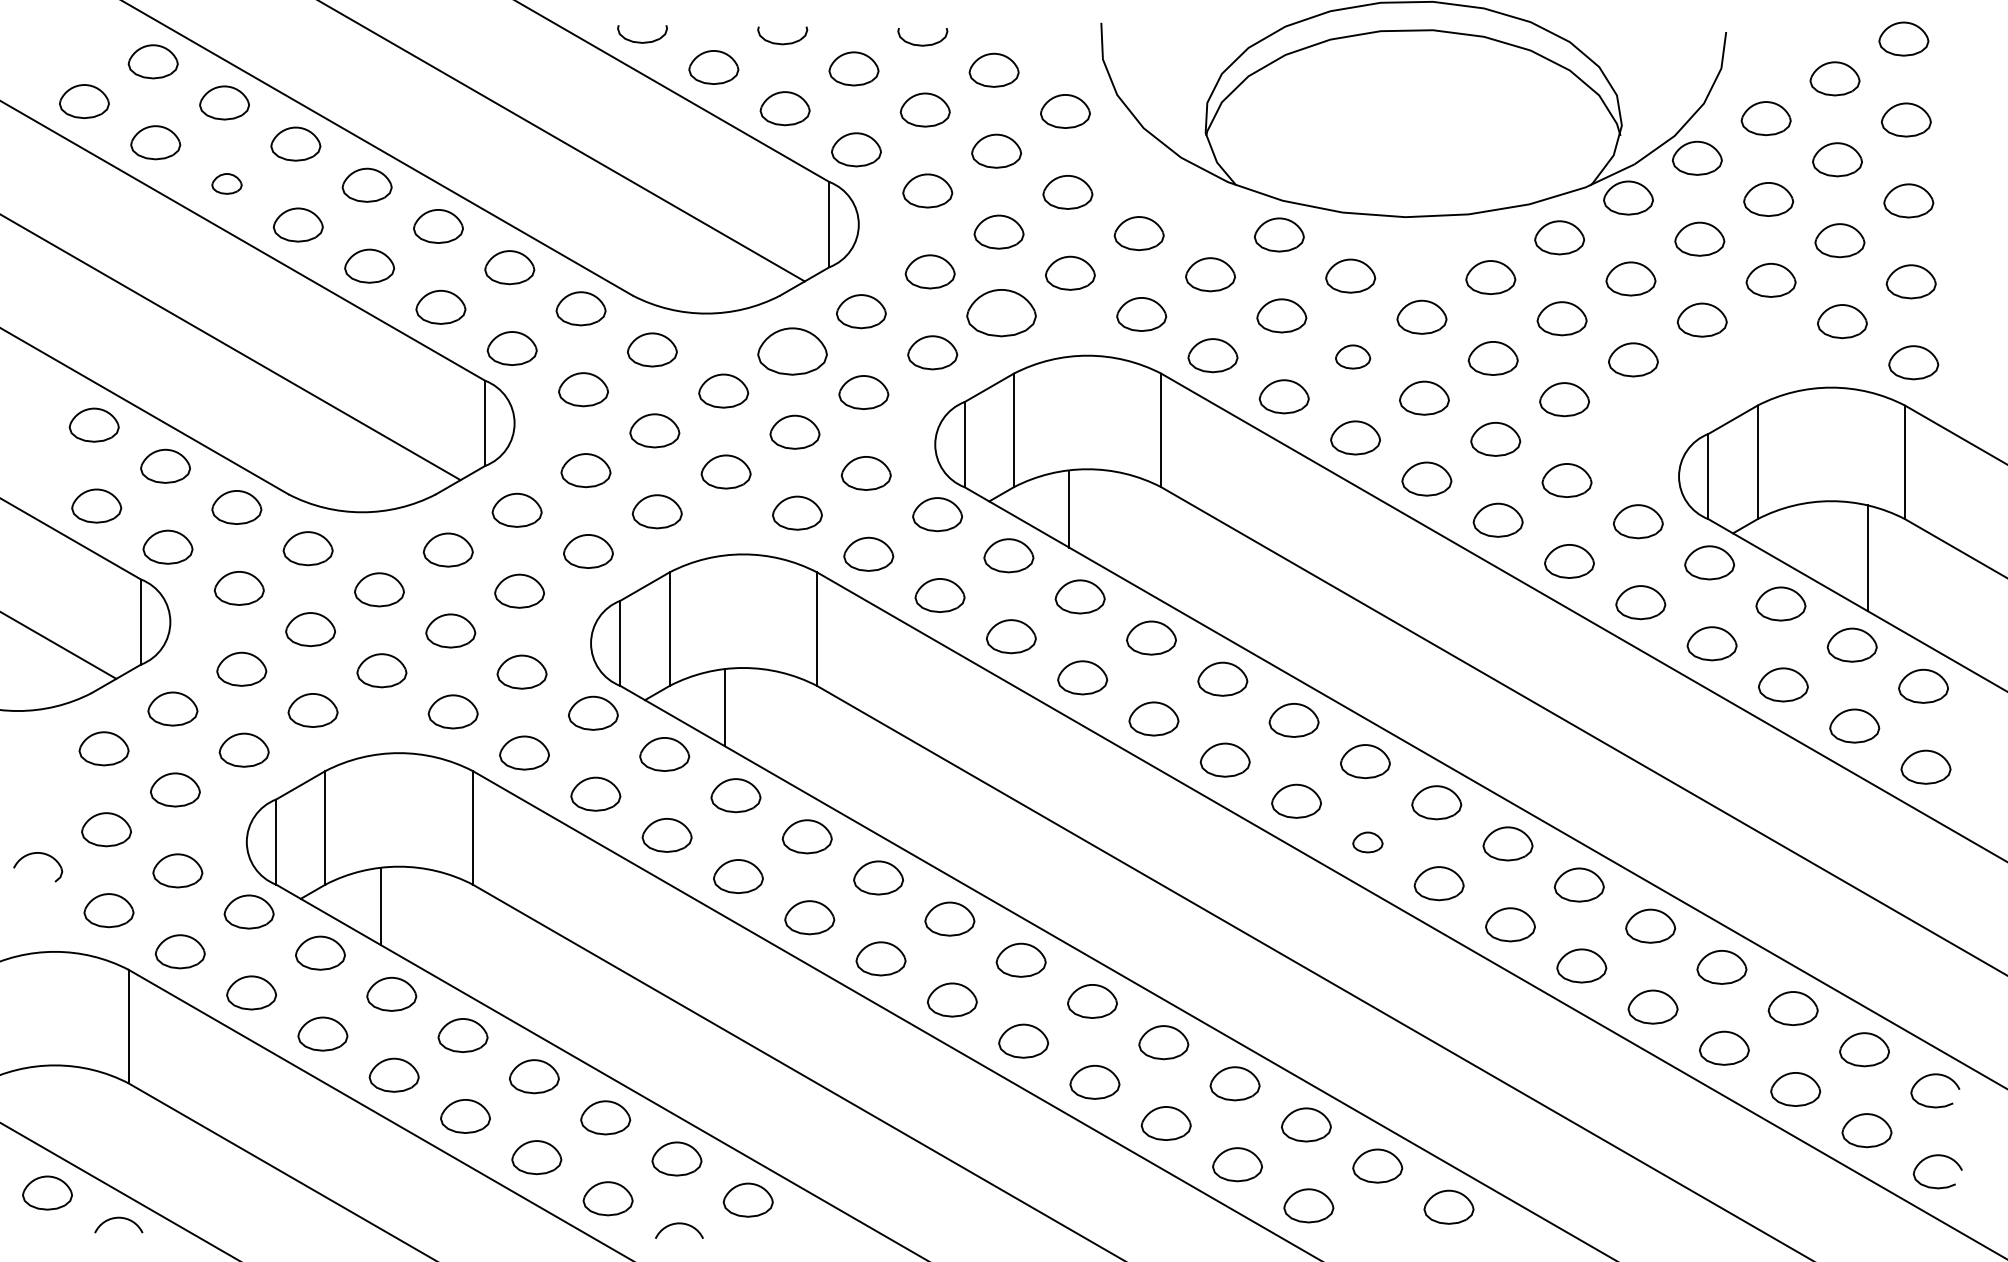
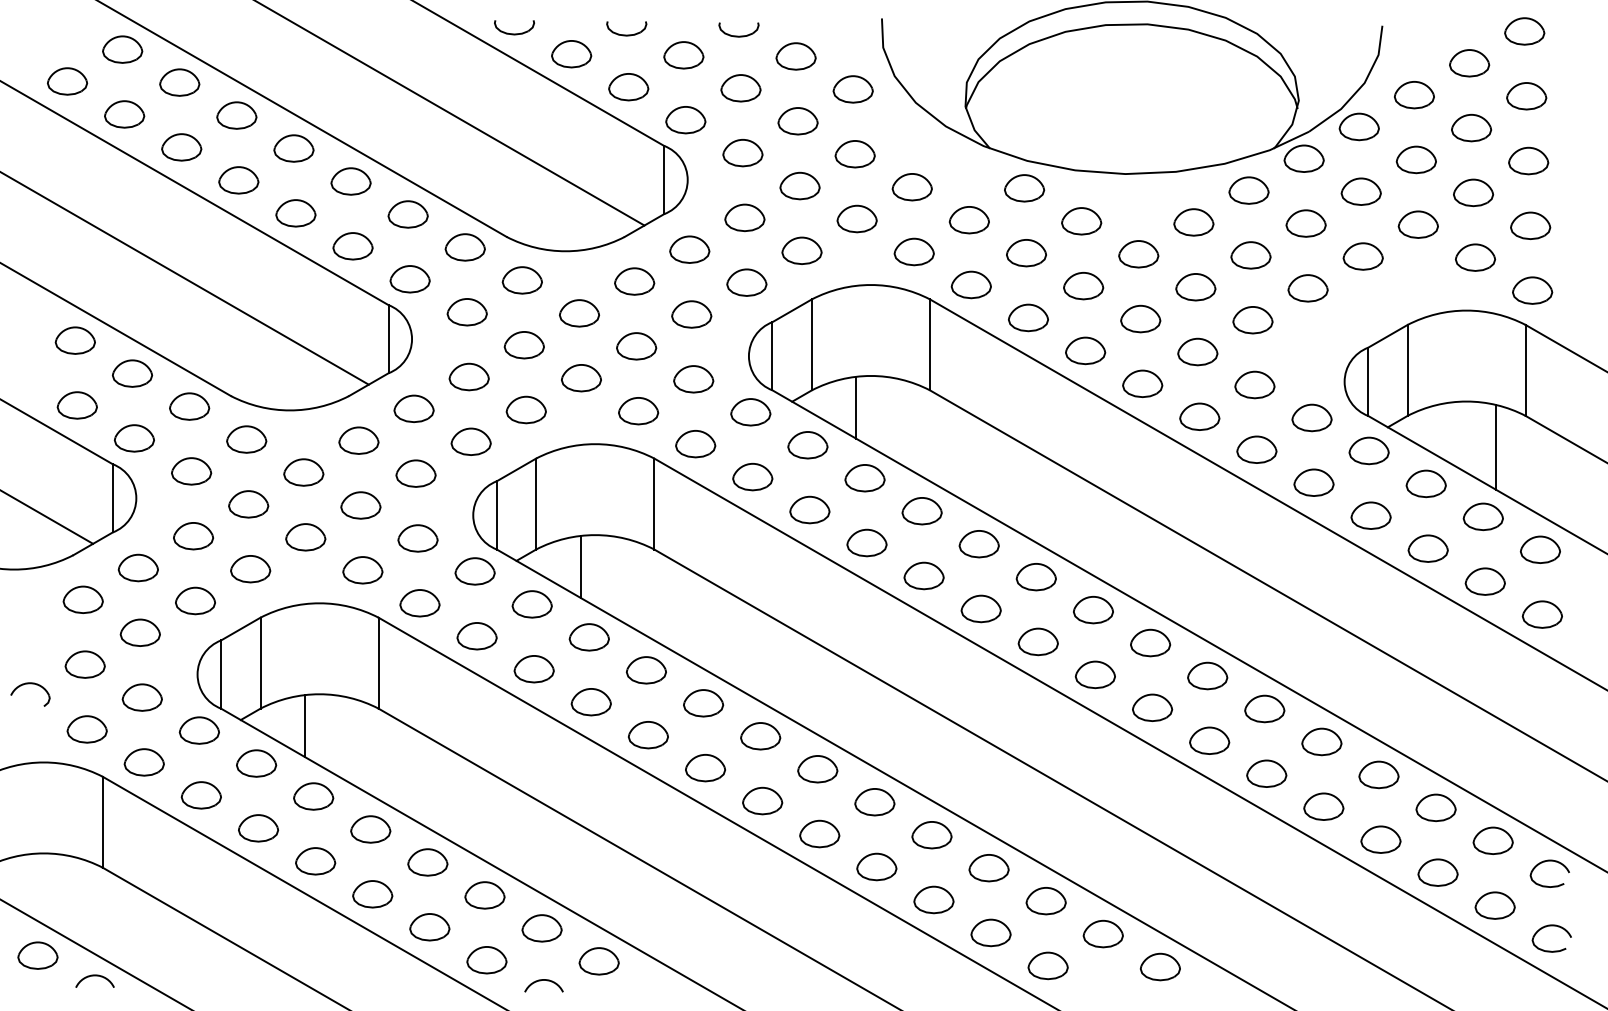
part: (226, 183) -> (181, 147), size x1.67
part: (1001, 312) -> (801, 250), size x0.71
part: (792, 350) -> (634, 280), size x0.71
part: (1352, 356) -> (1083, 285), size x1.43
part: (1367, 842) -> (1095, 674), size x1.67

